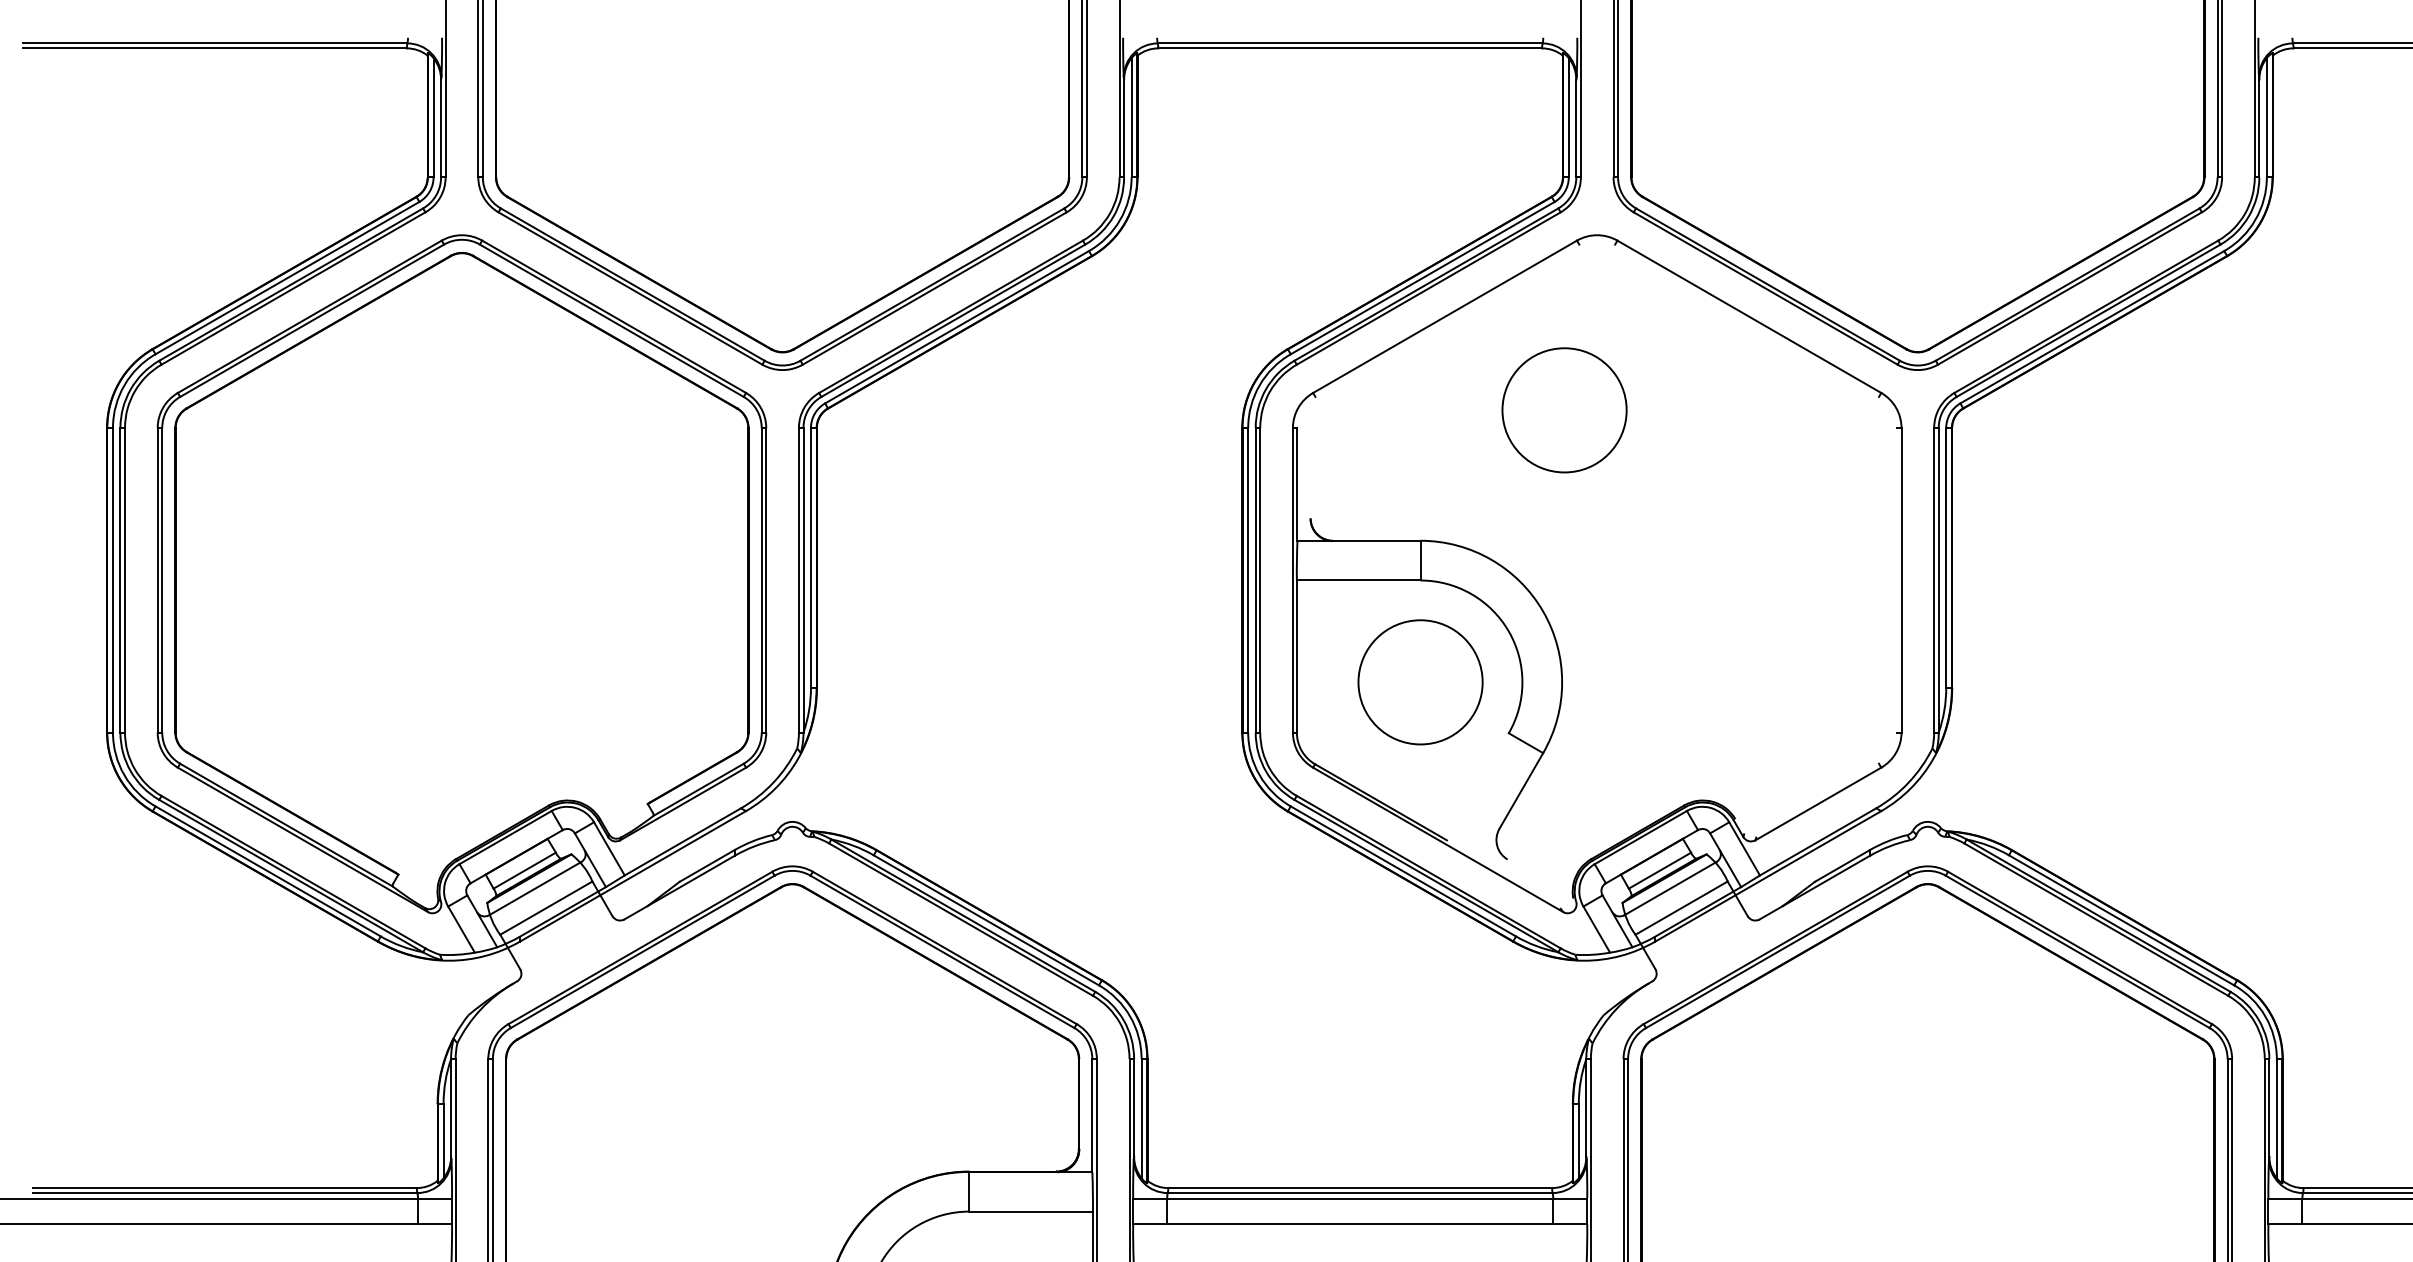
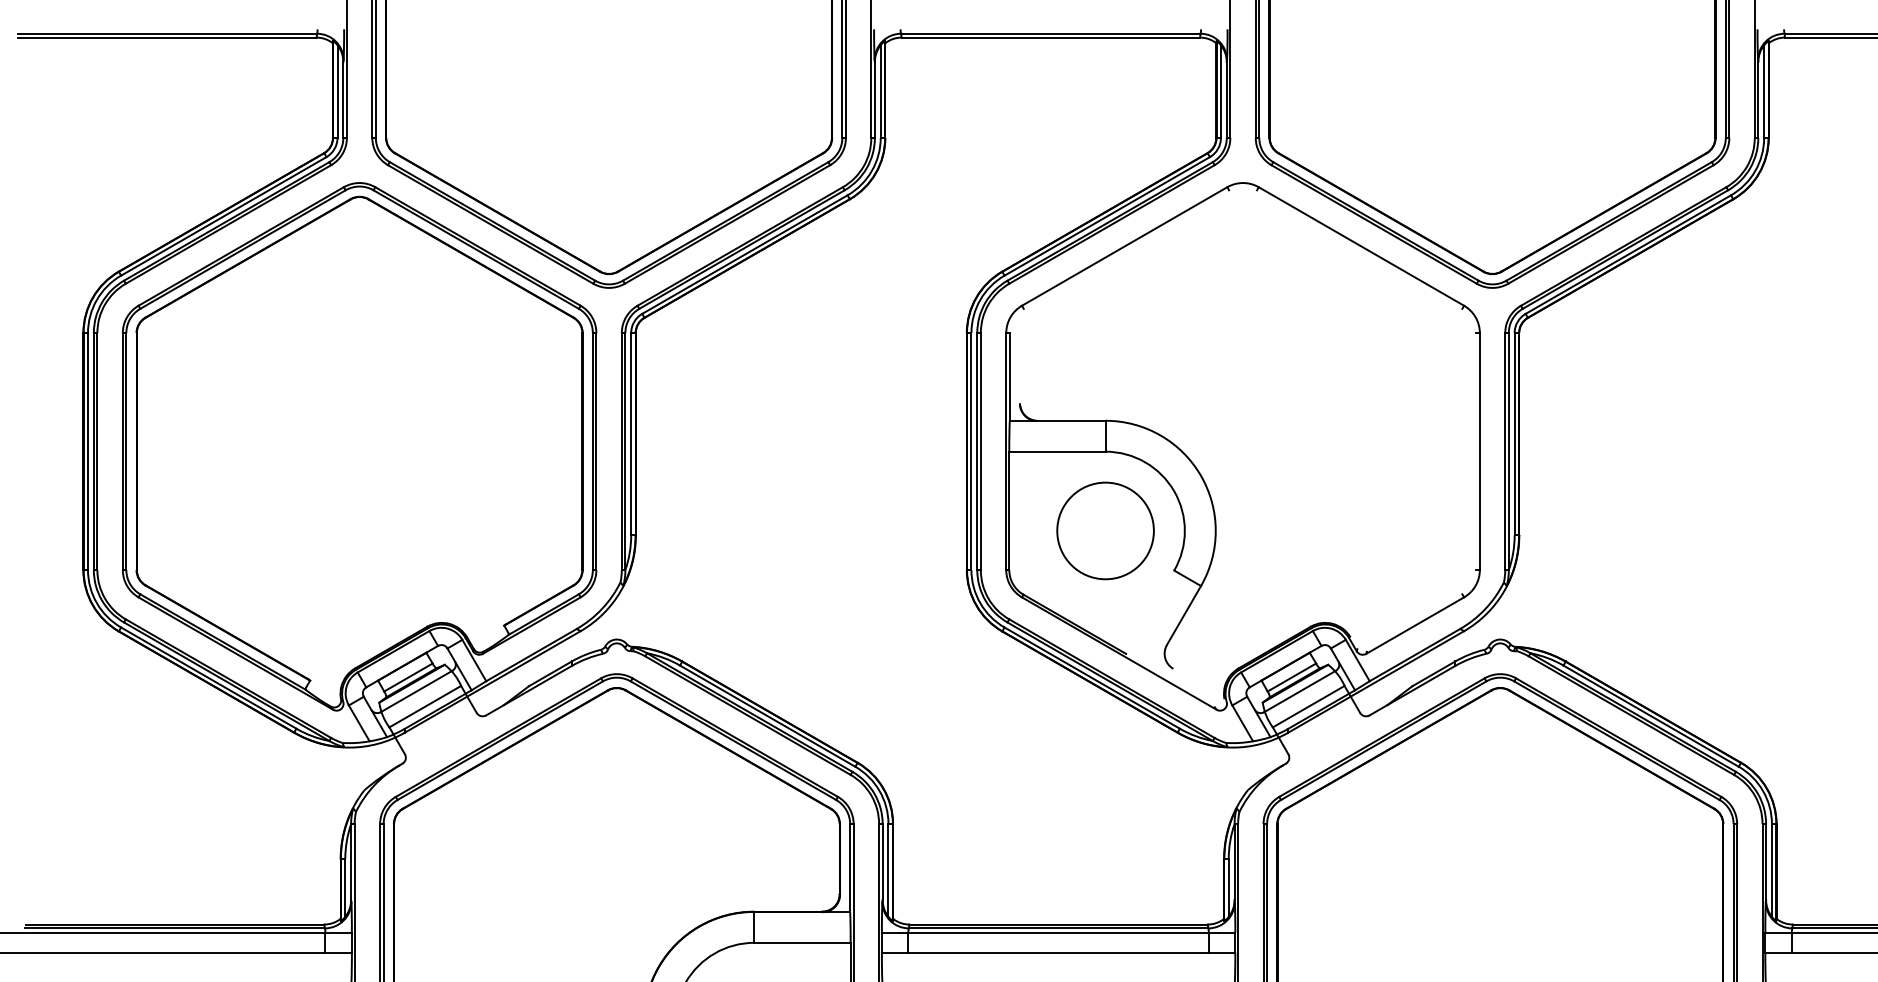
circle: (1564, 410) -> (1217, 319), removed

